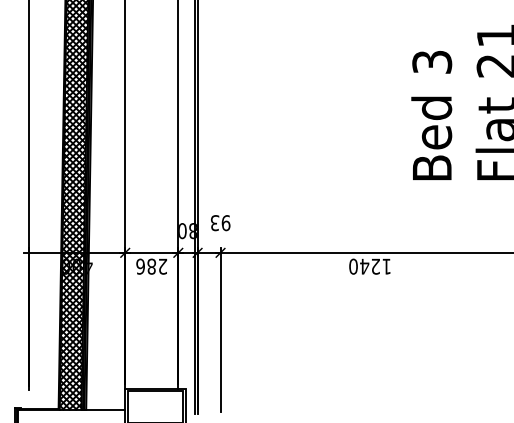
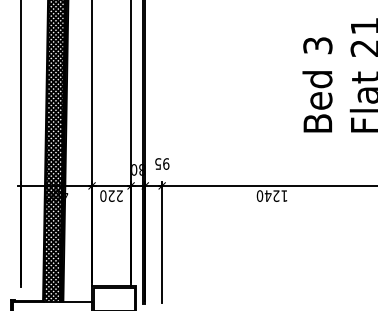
text: (214, 223) -> (157, 164), 93 -> 95
text: (146, 266) -> (107, 195), 286 -> 220

